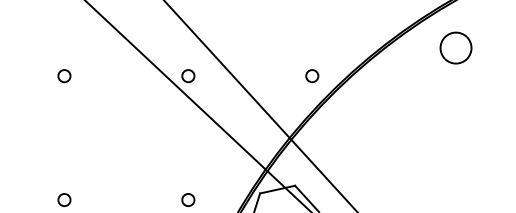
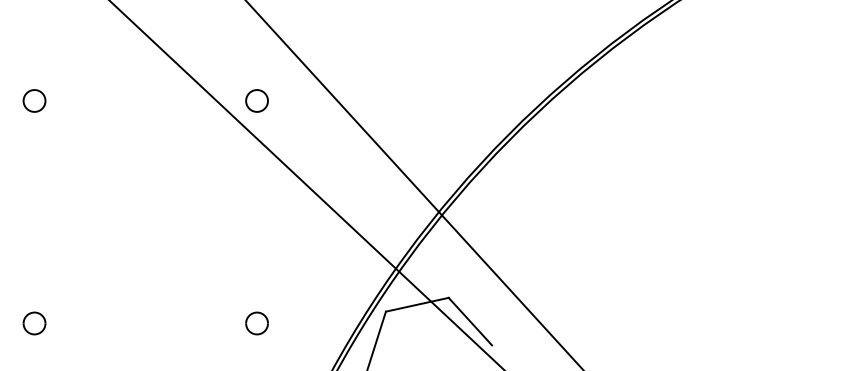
part: (455, 47) -> (736, 49), removed
part: (312, 76) -> (479, 101), removed

